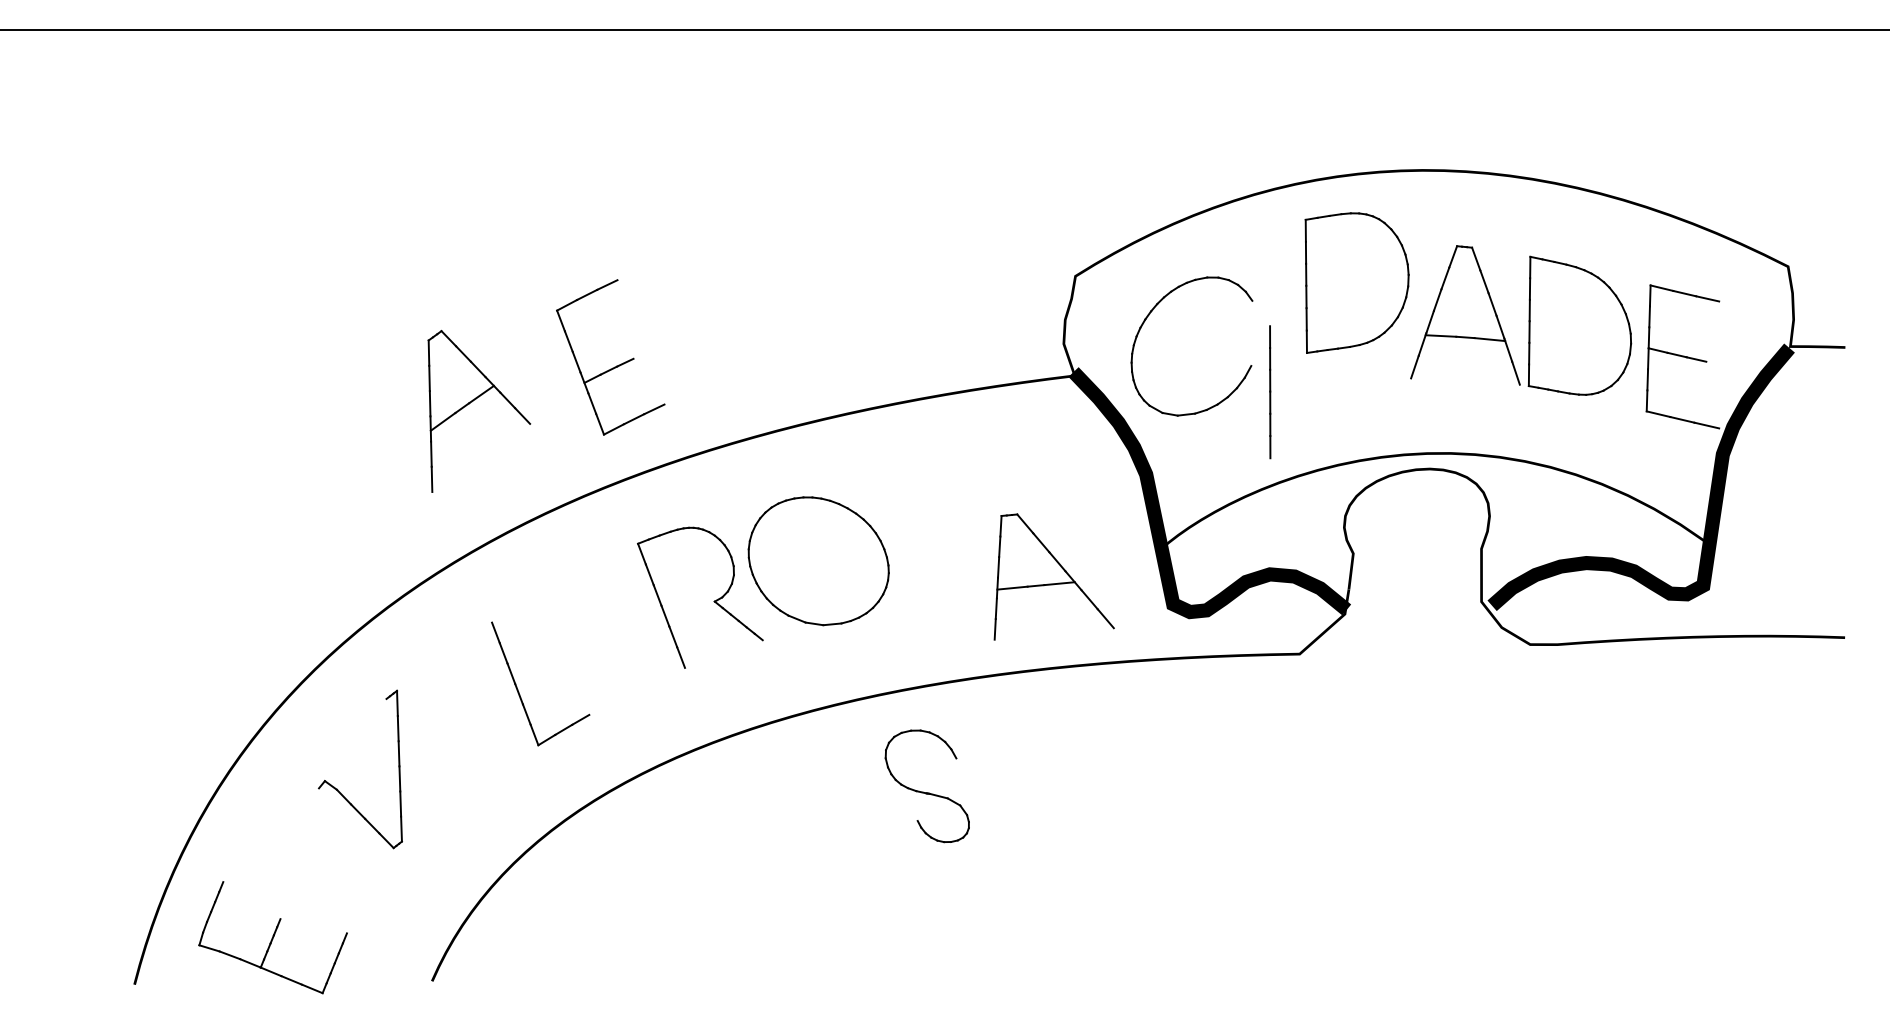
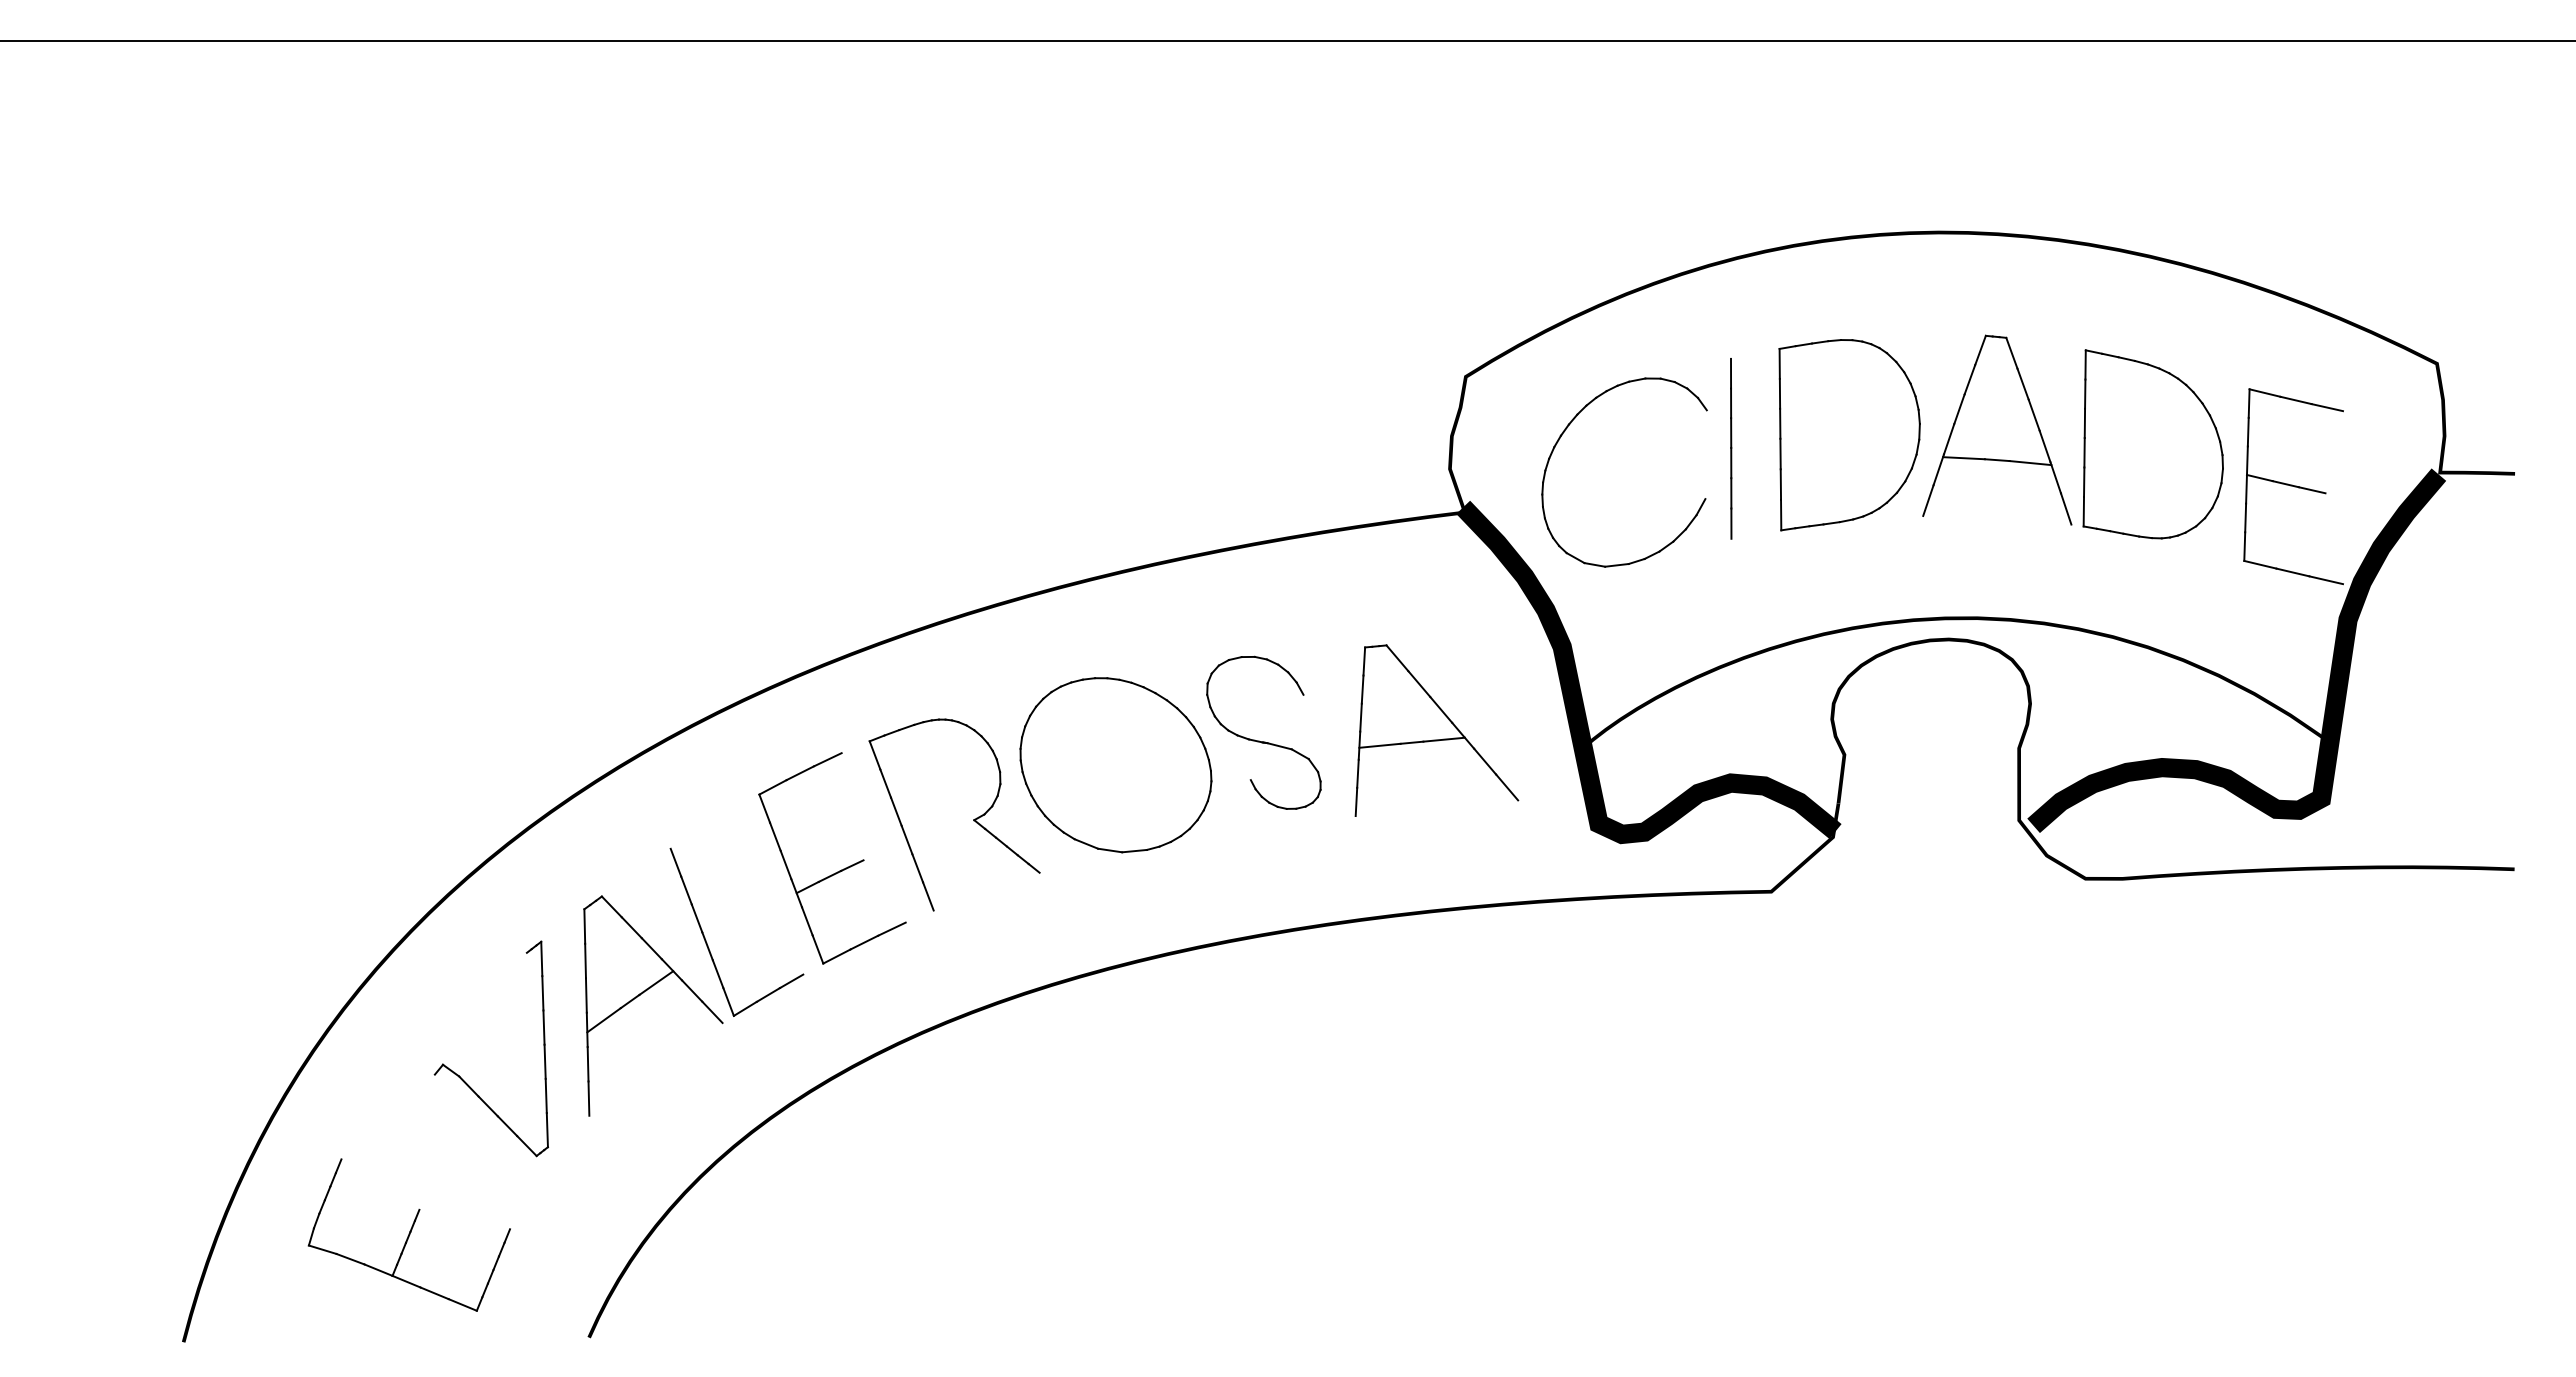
part: (1357, 283) -> (1849, 435), moved
part: (615, 366) -> (839, 870), moved
line: (1270, 391) -> (1731, 448), moved
part: (472, 402) -> (643, 993), moved
part: (1053, 576) -> (1436, 730), moved
part: (924, 791) -> (1259, 740), moved
part: (272, 937) -> (408, 1234), moved

